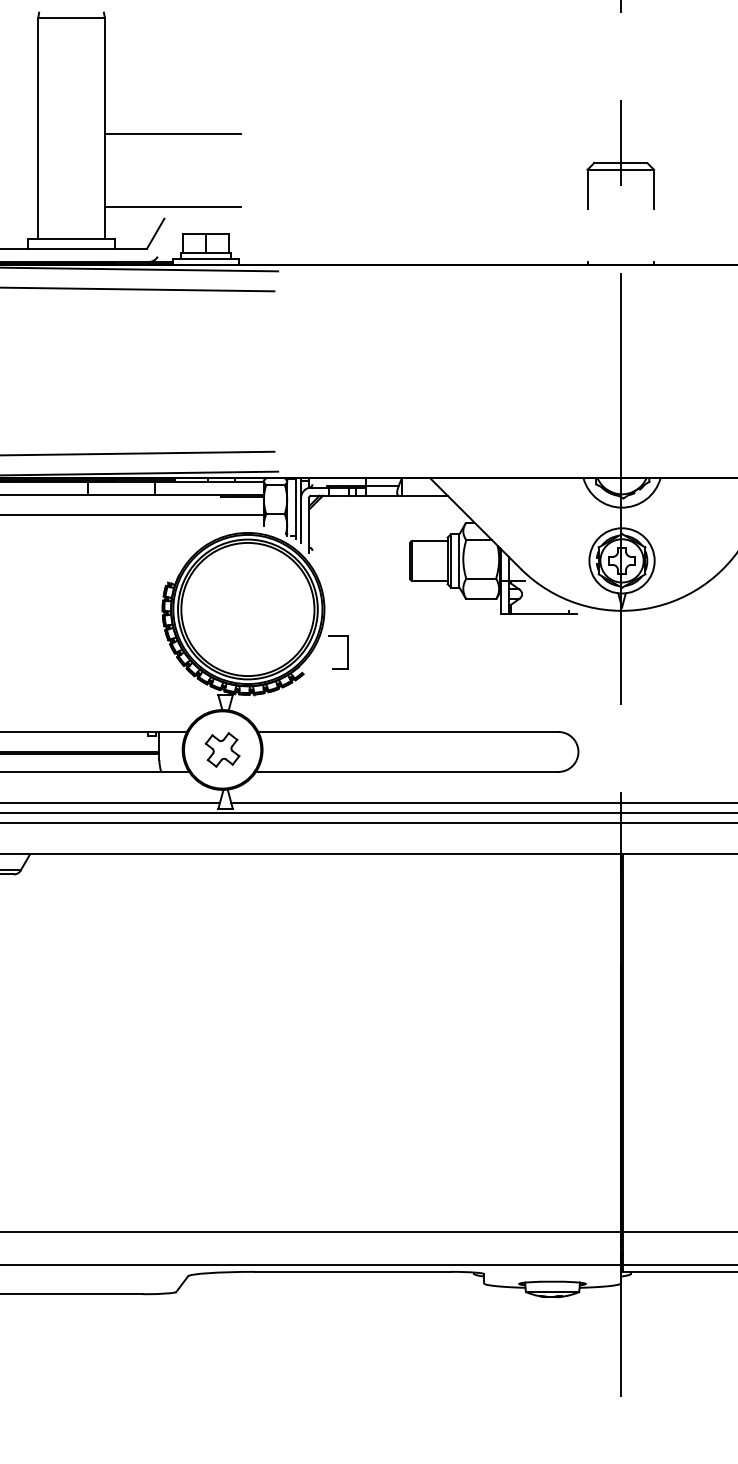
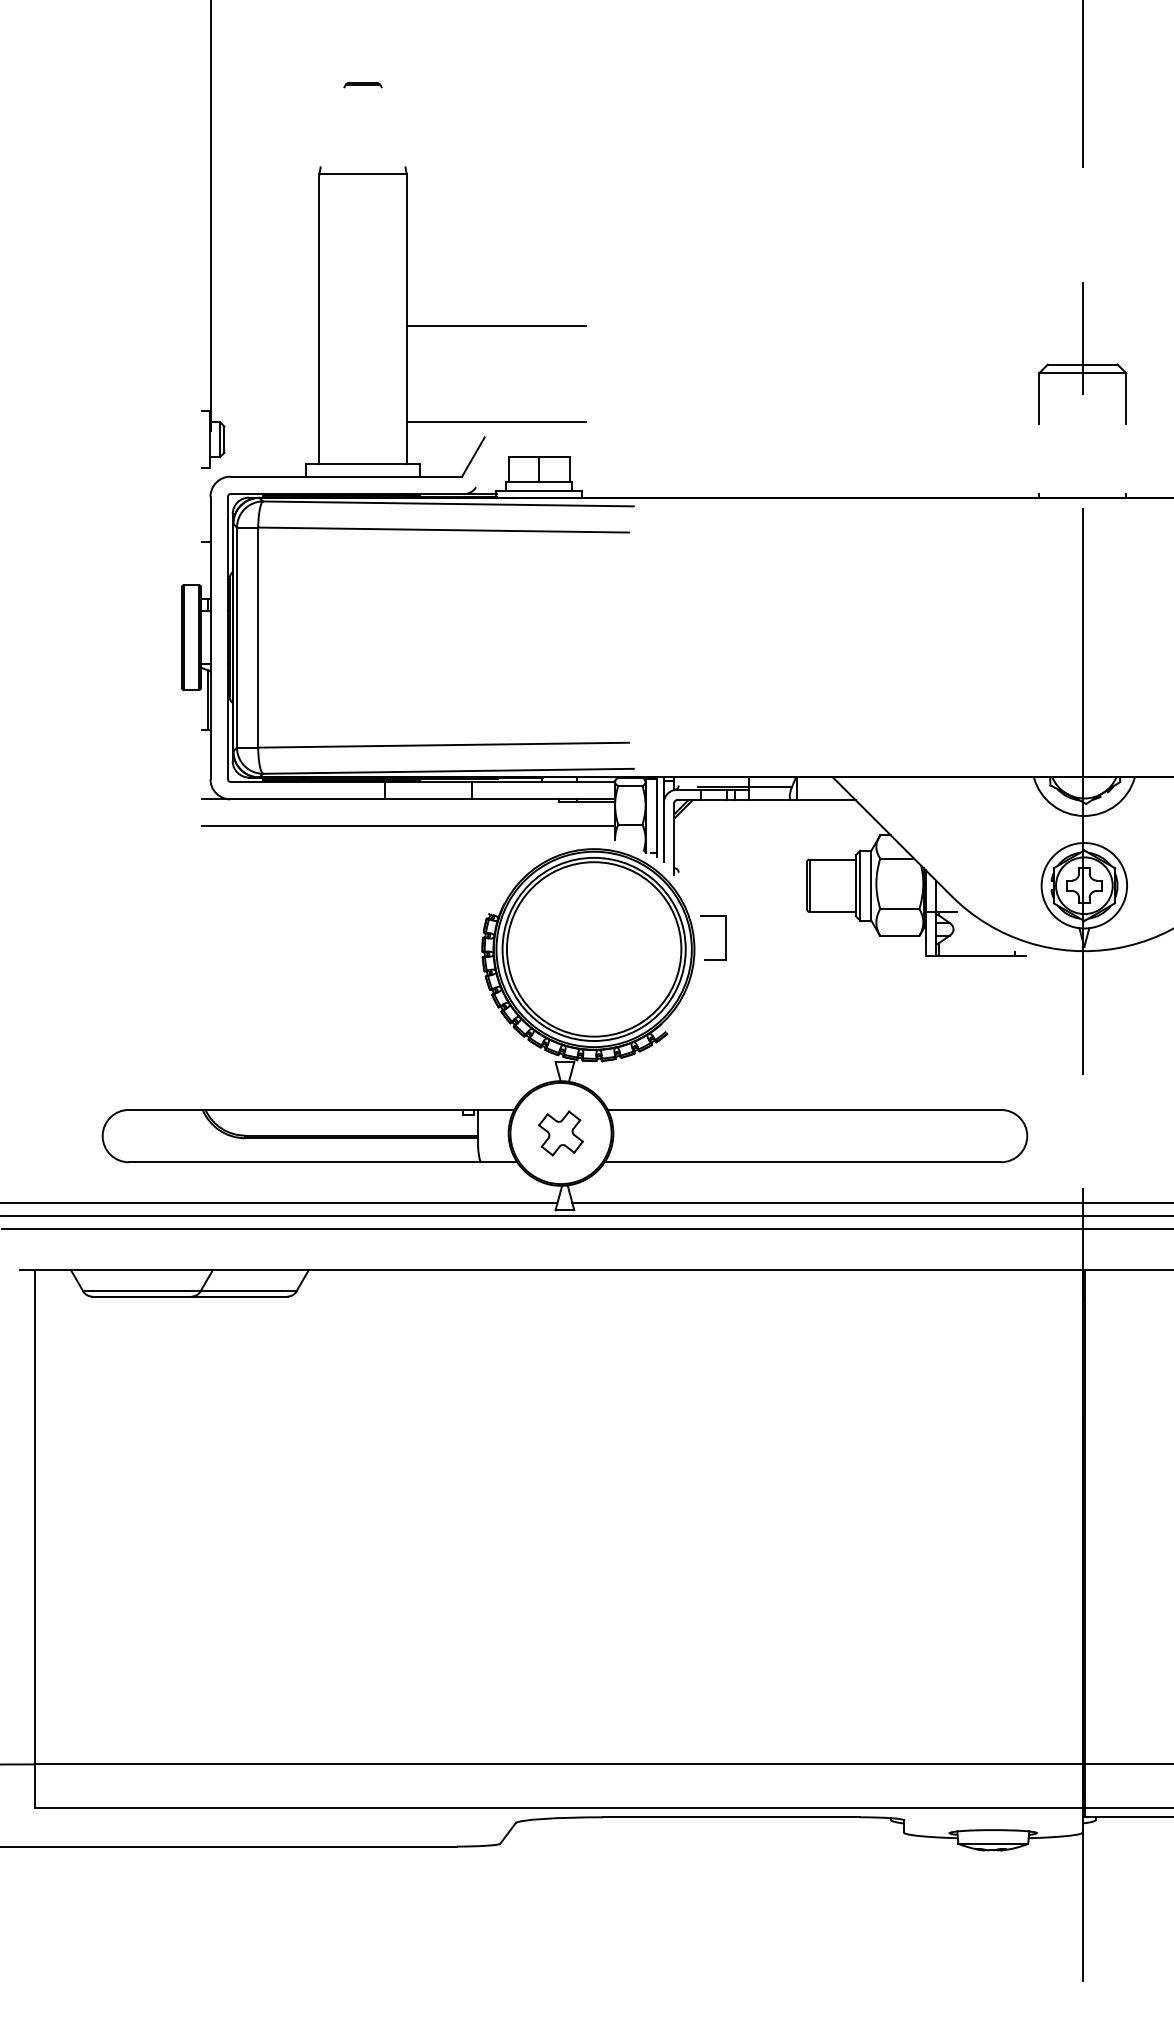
part: (348, 652) -> (725, 937), moved

